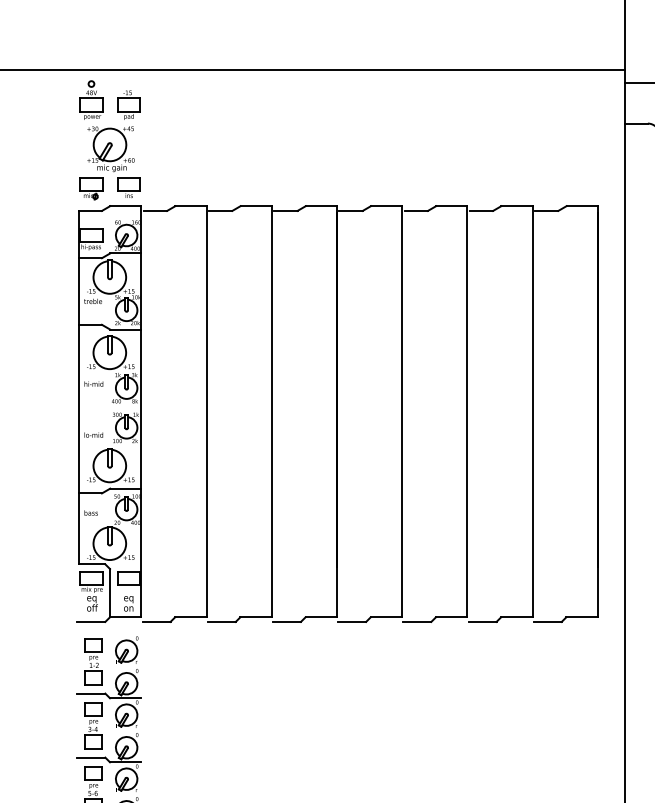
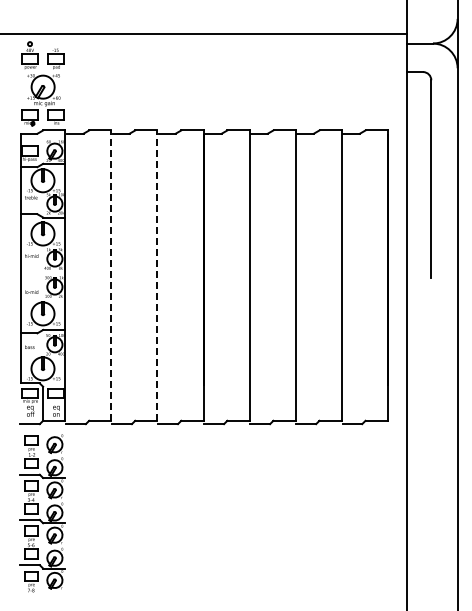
line: (206, 411) -> (111, 275), solid -> dashed
line: (271, 411) -> (157, 275), solid -> dashed

